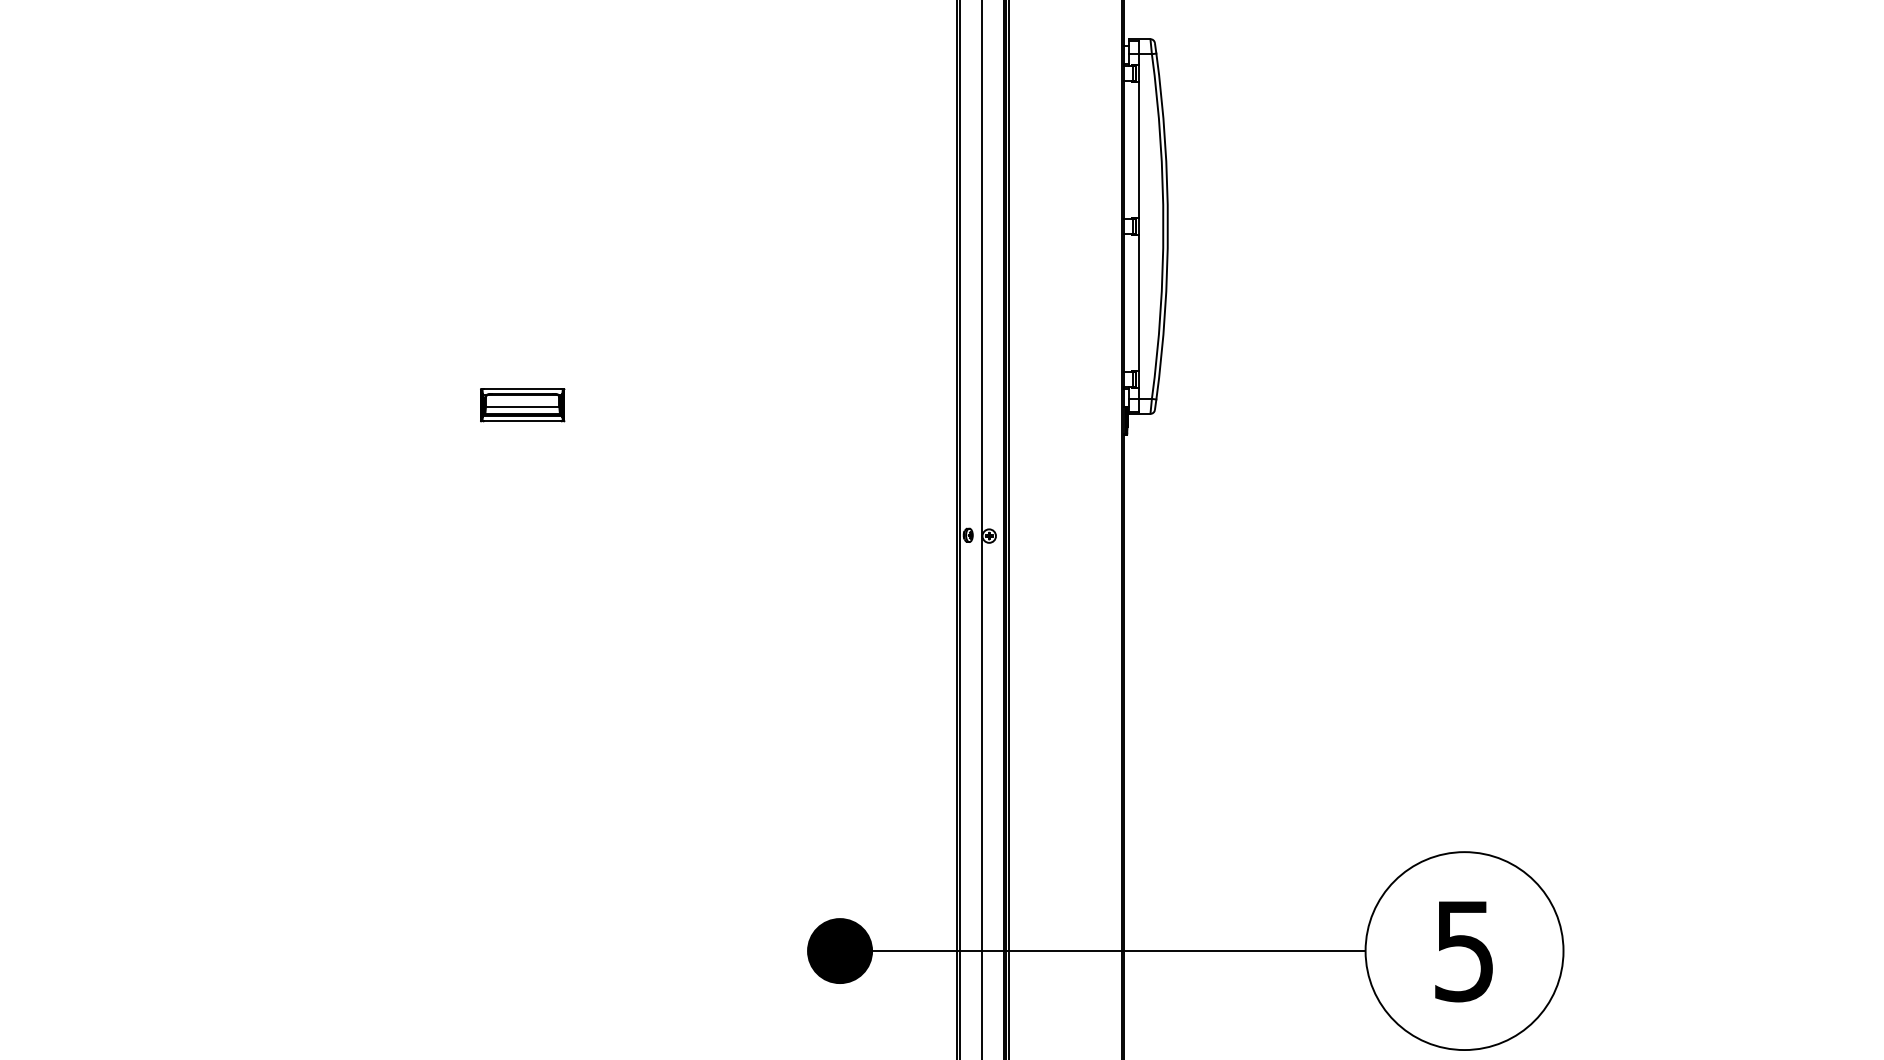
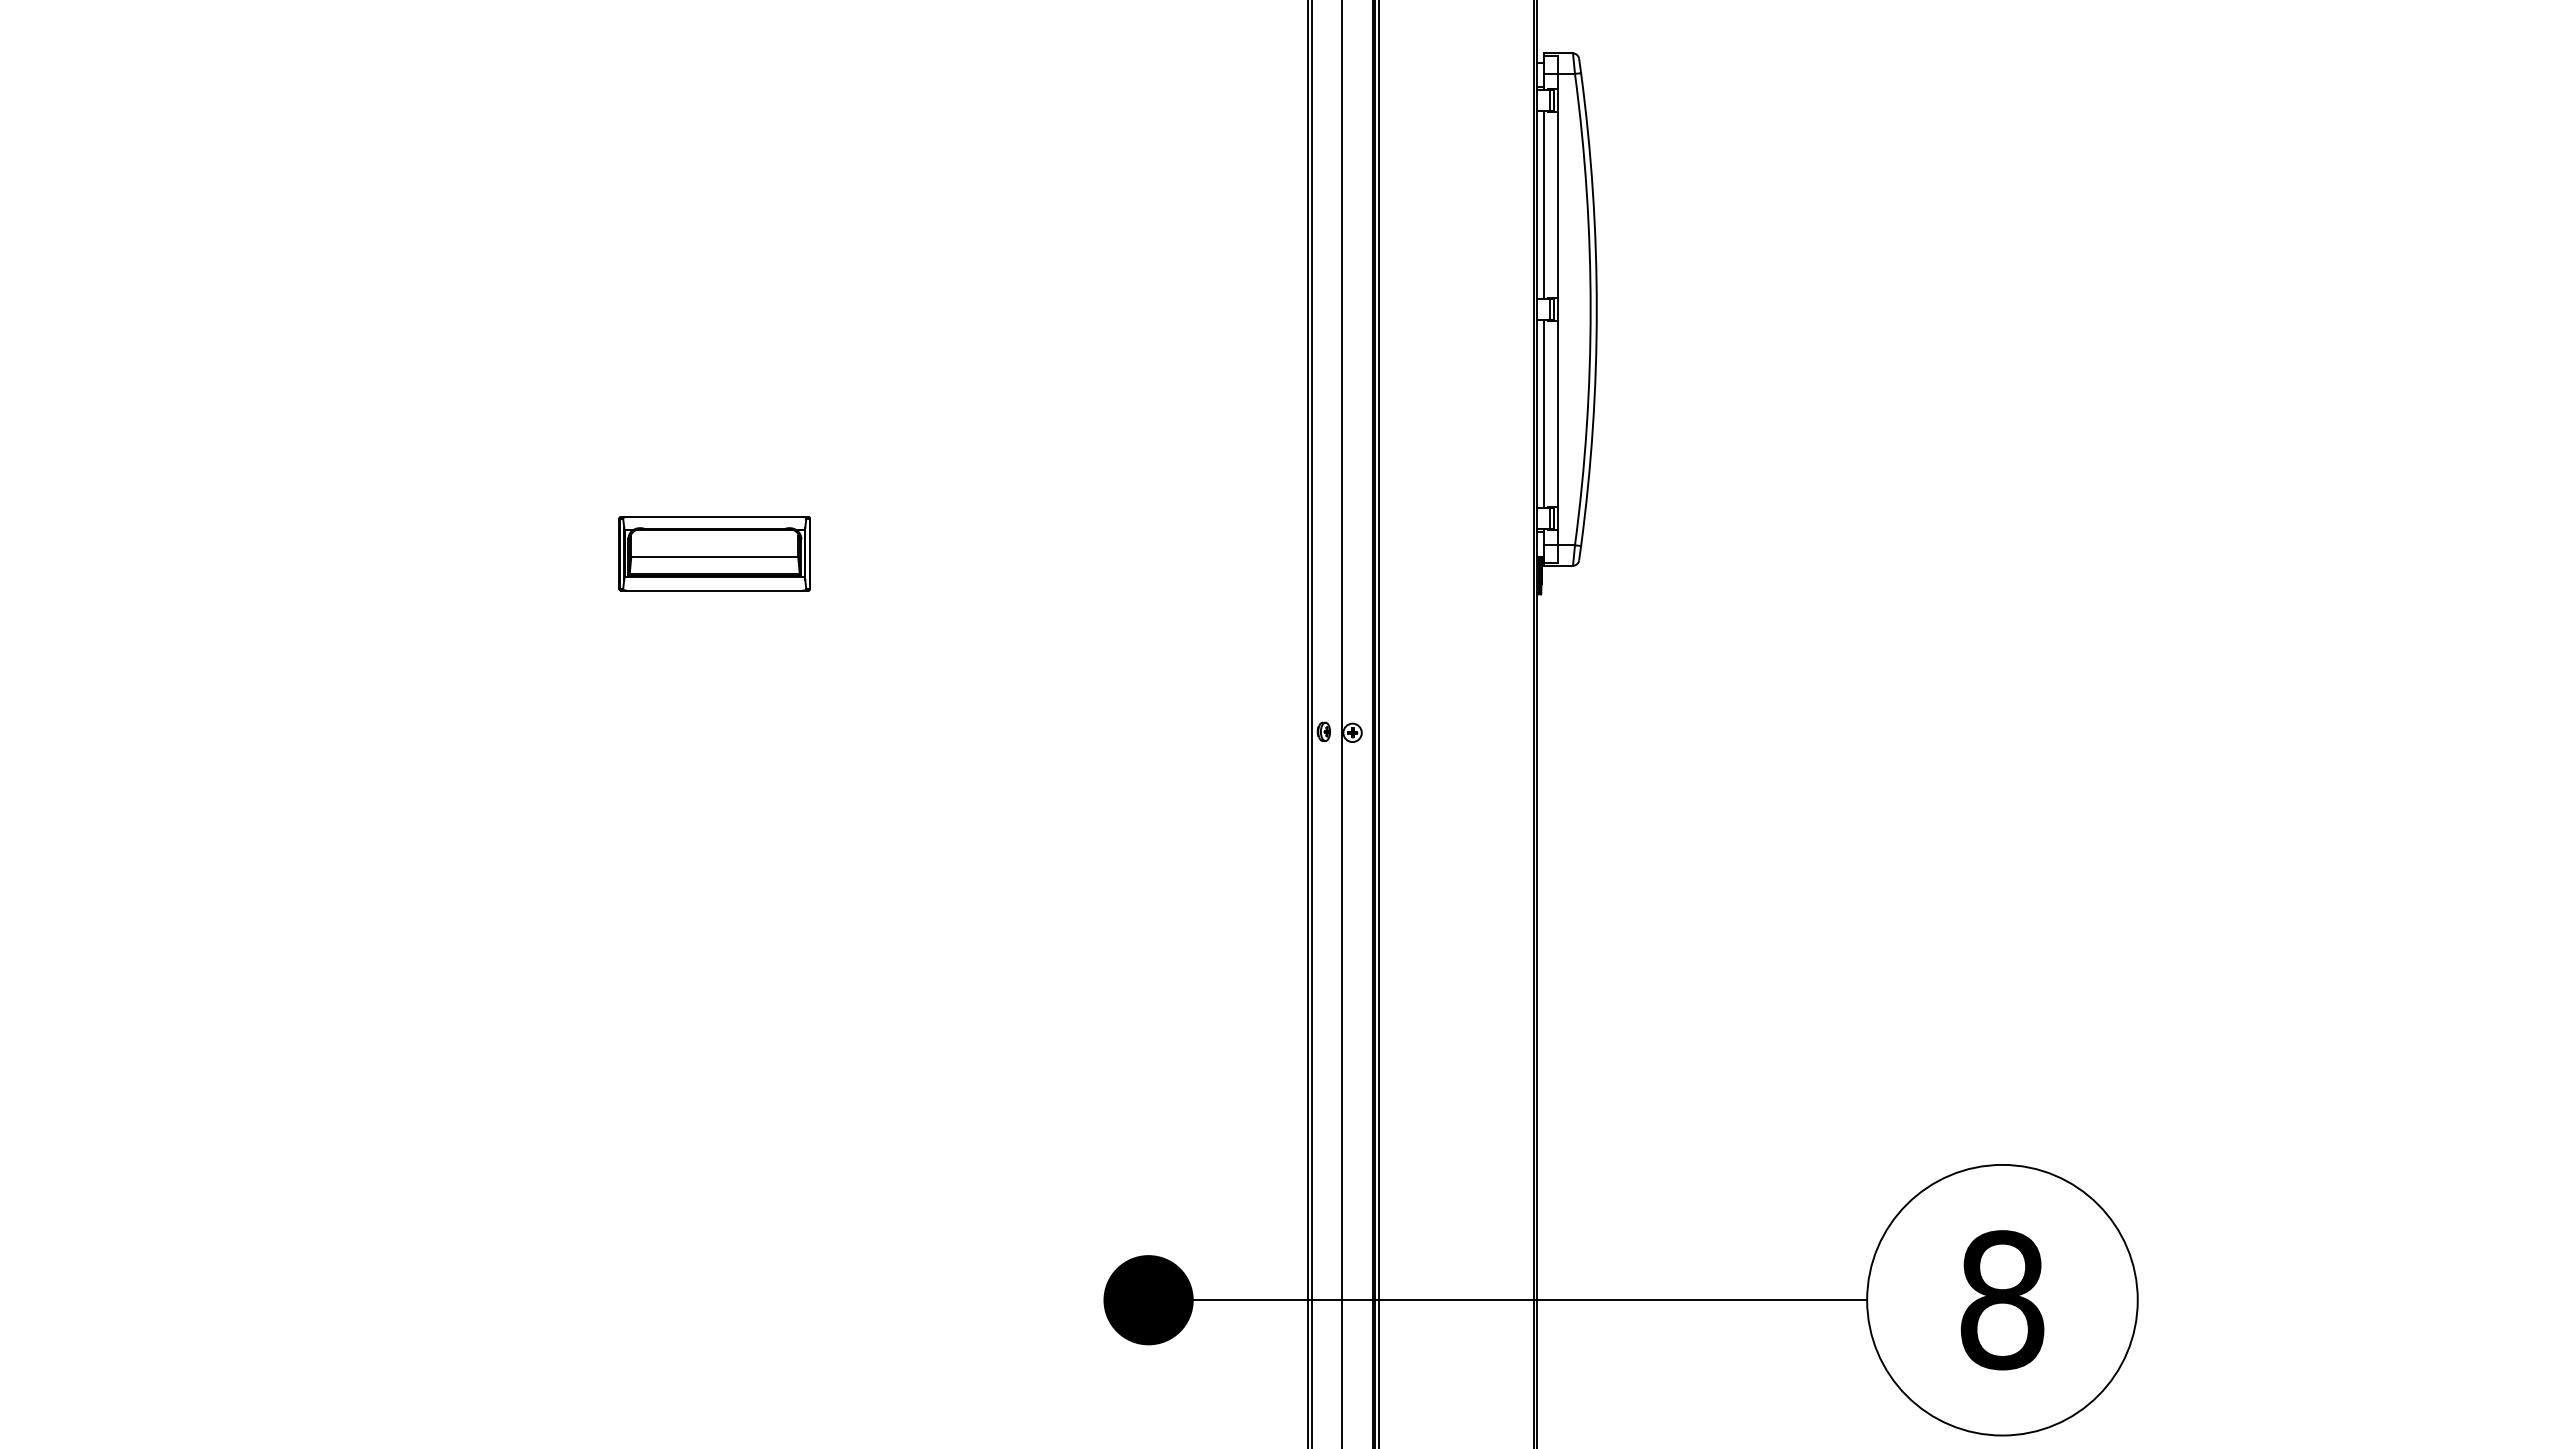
line: (1128, 149) -> (1543, 204), added
line: (1128, 302) -> (1543, 413), added
part: (522, 404) -> (714, 553), size x1.67
text: (1464, 951) -> (2002, 1300), 5 -> 8

